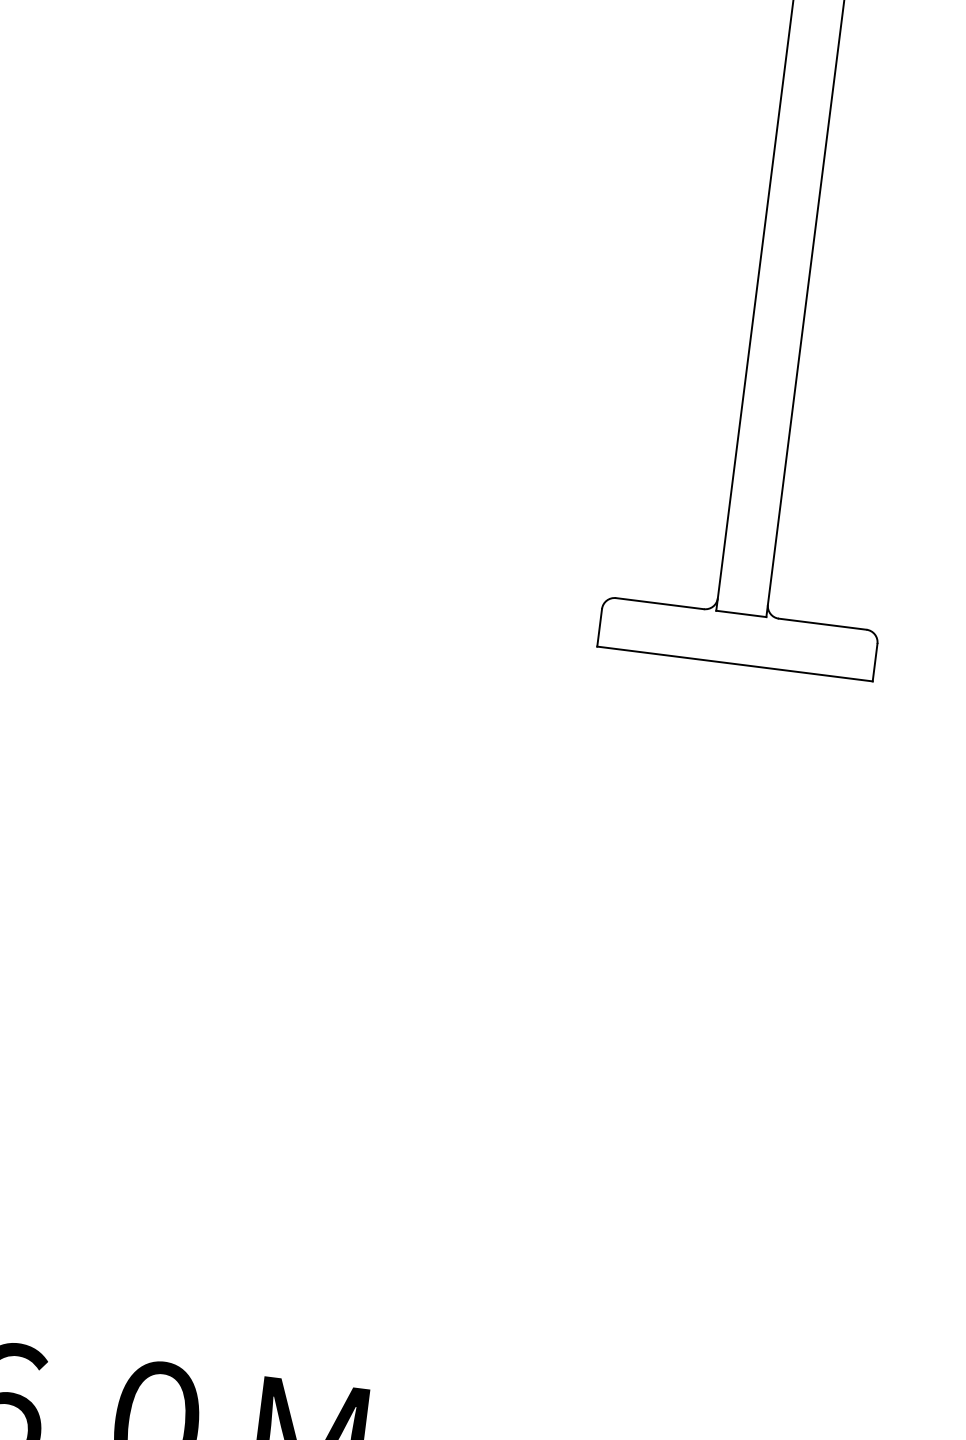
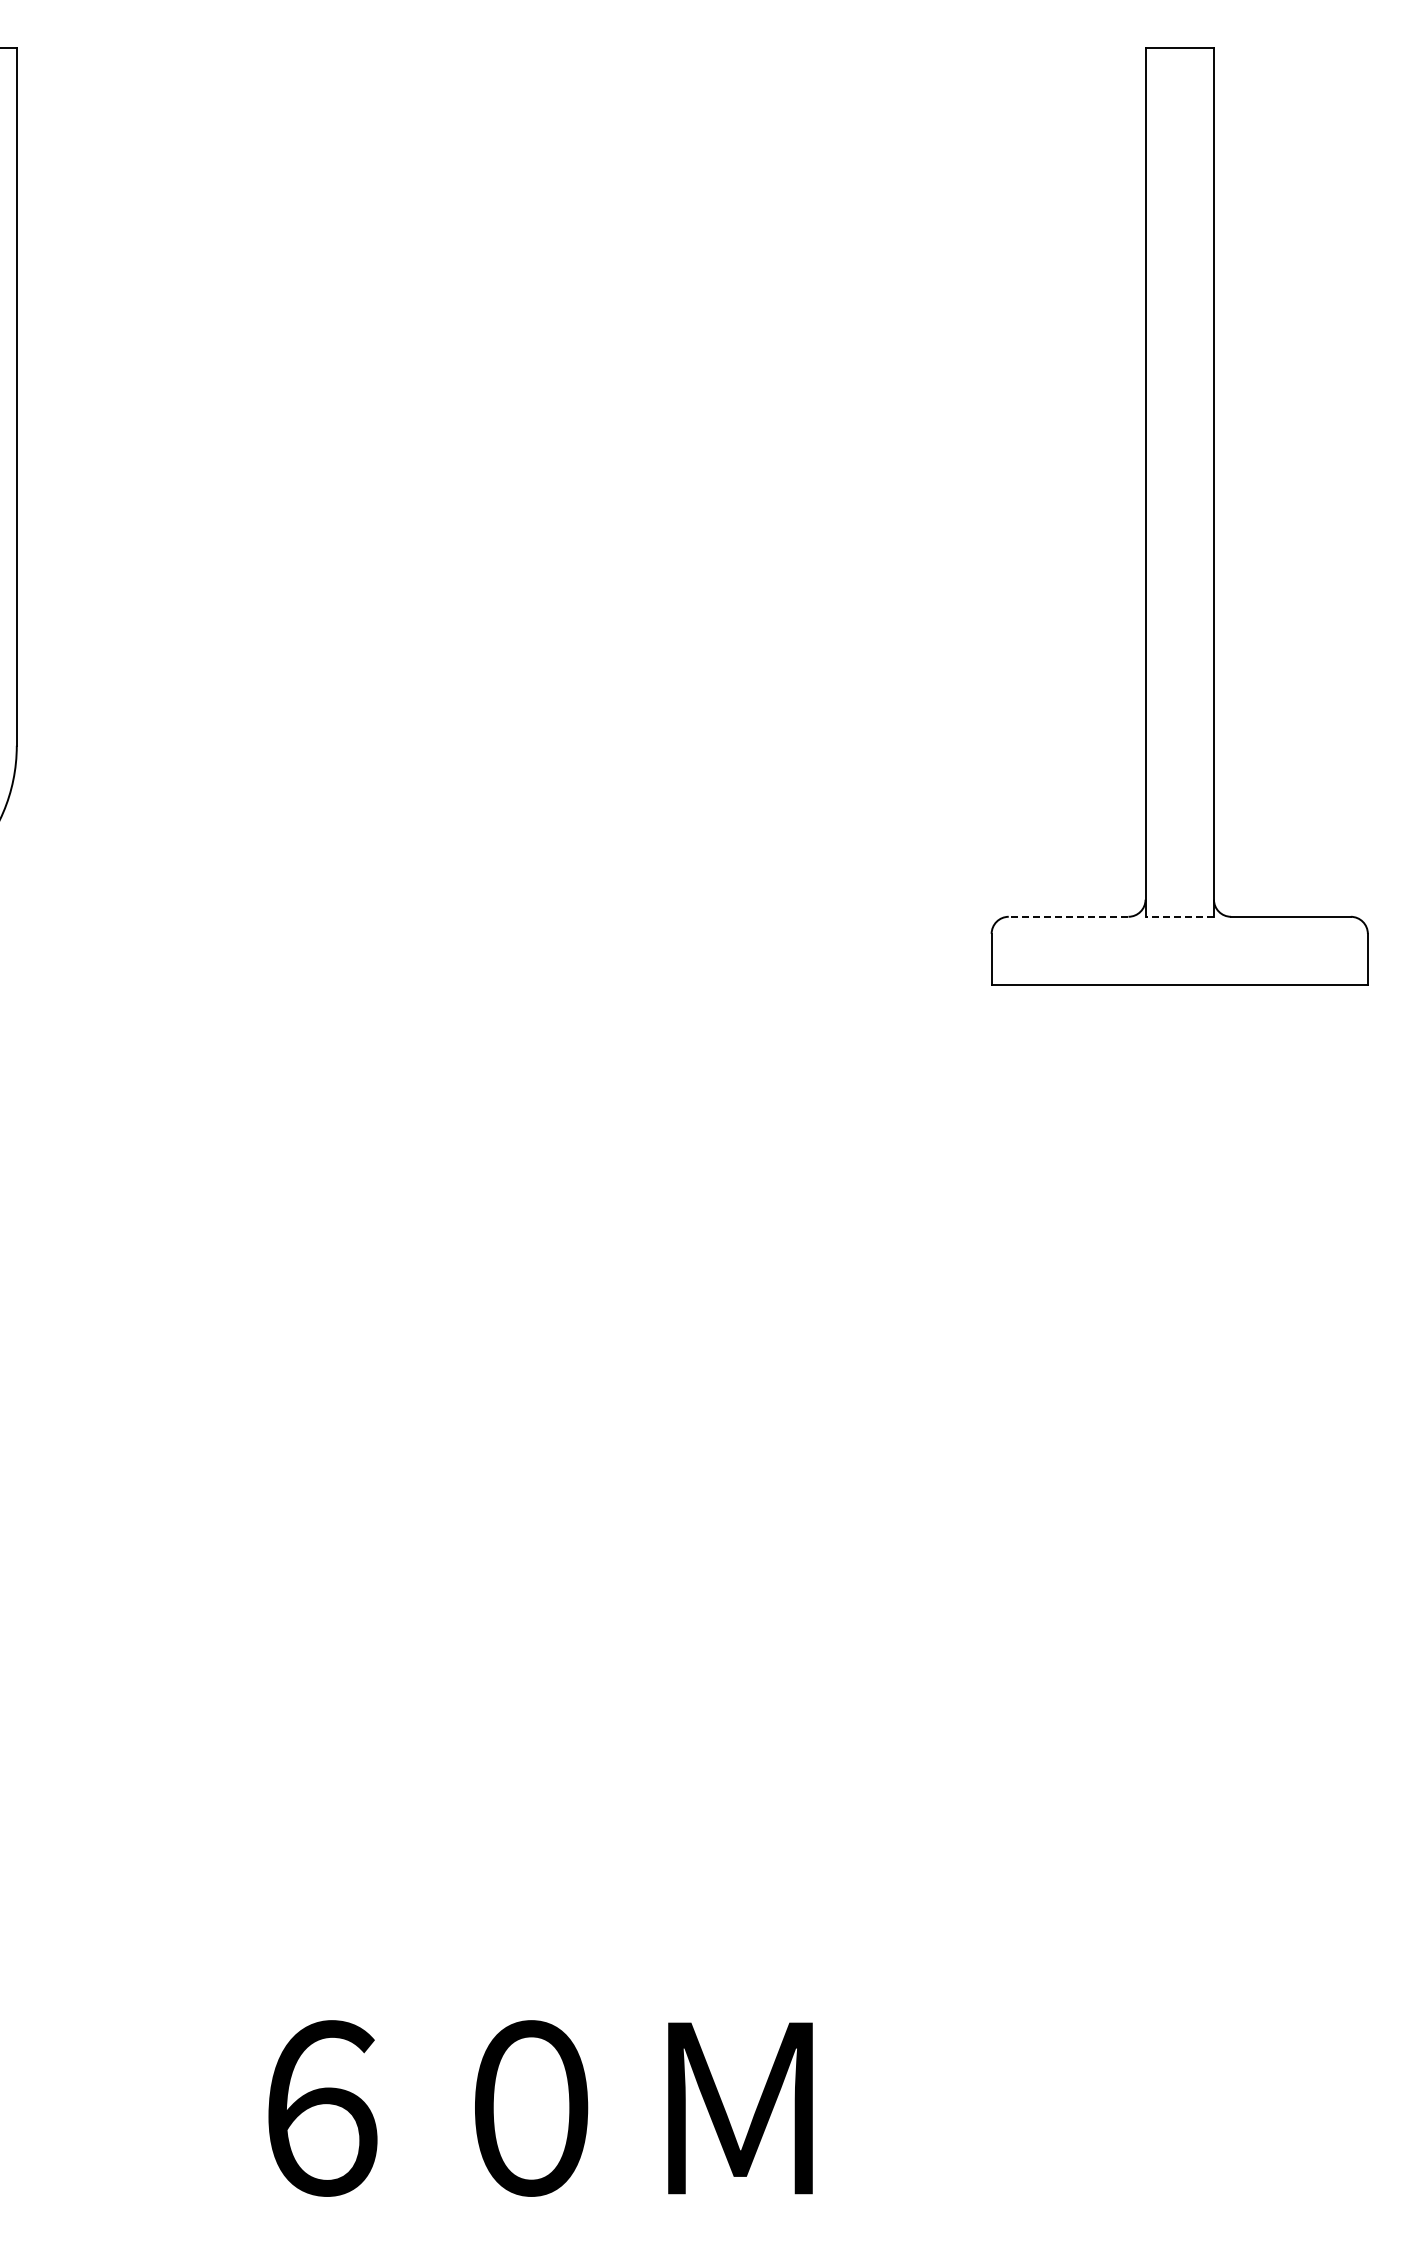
line: (659, 603) -> (1068, 916), solid -> dashed
line: (741, 613) -> (1179, 916), solid -> dashed

